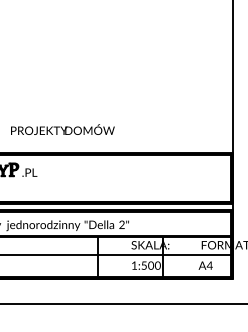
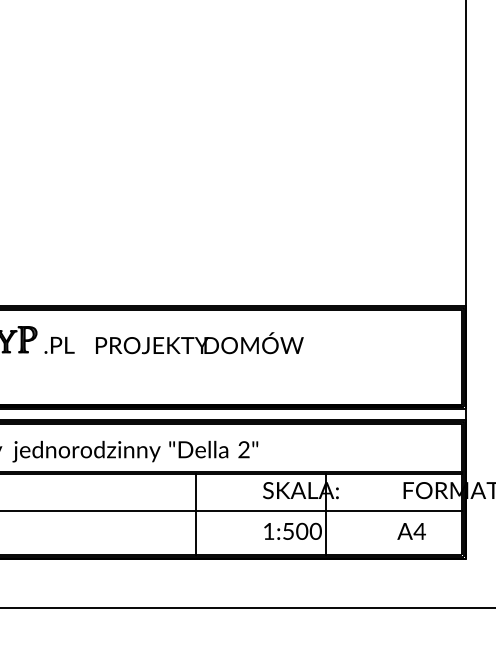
text: (62, 129) -> (198, 343), moved

